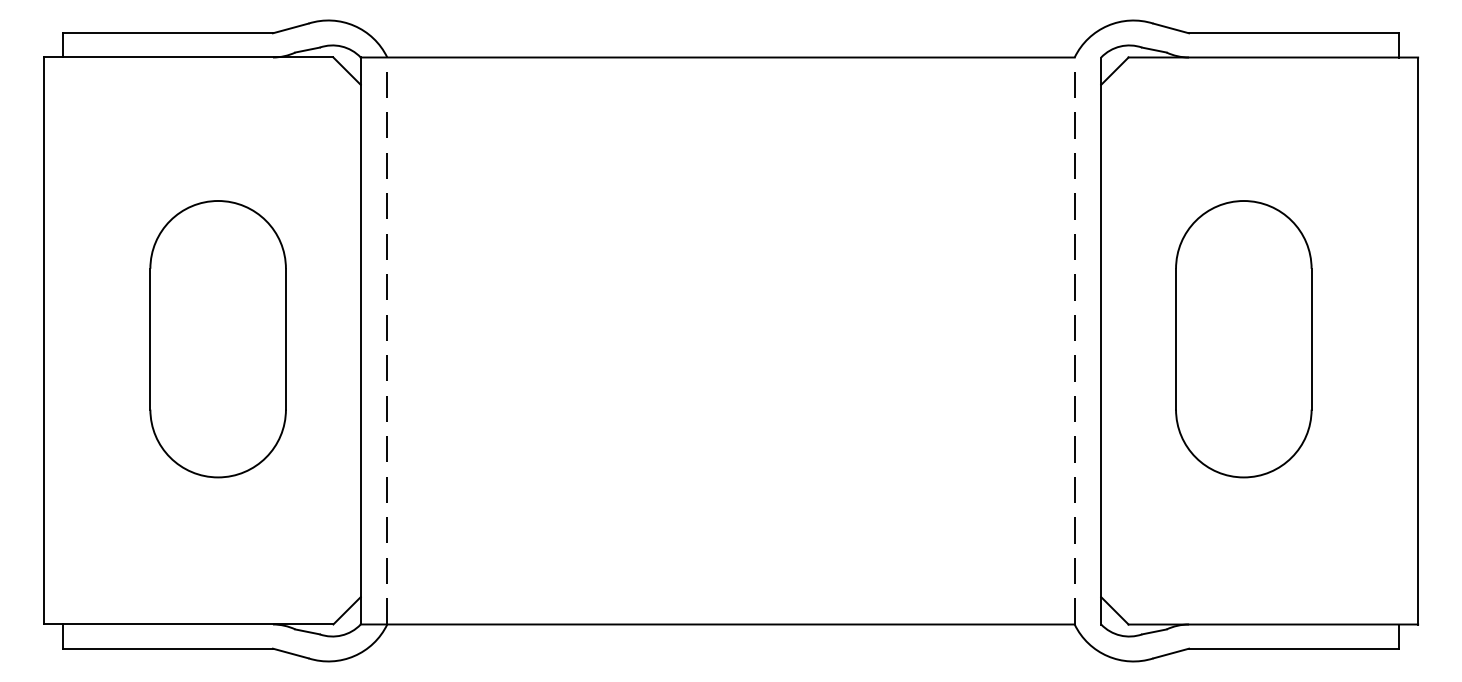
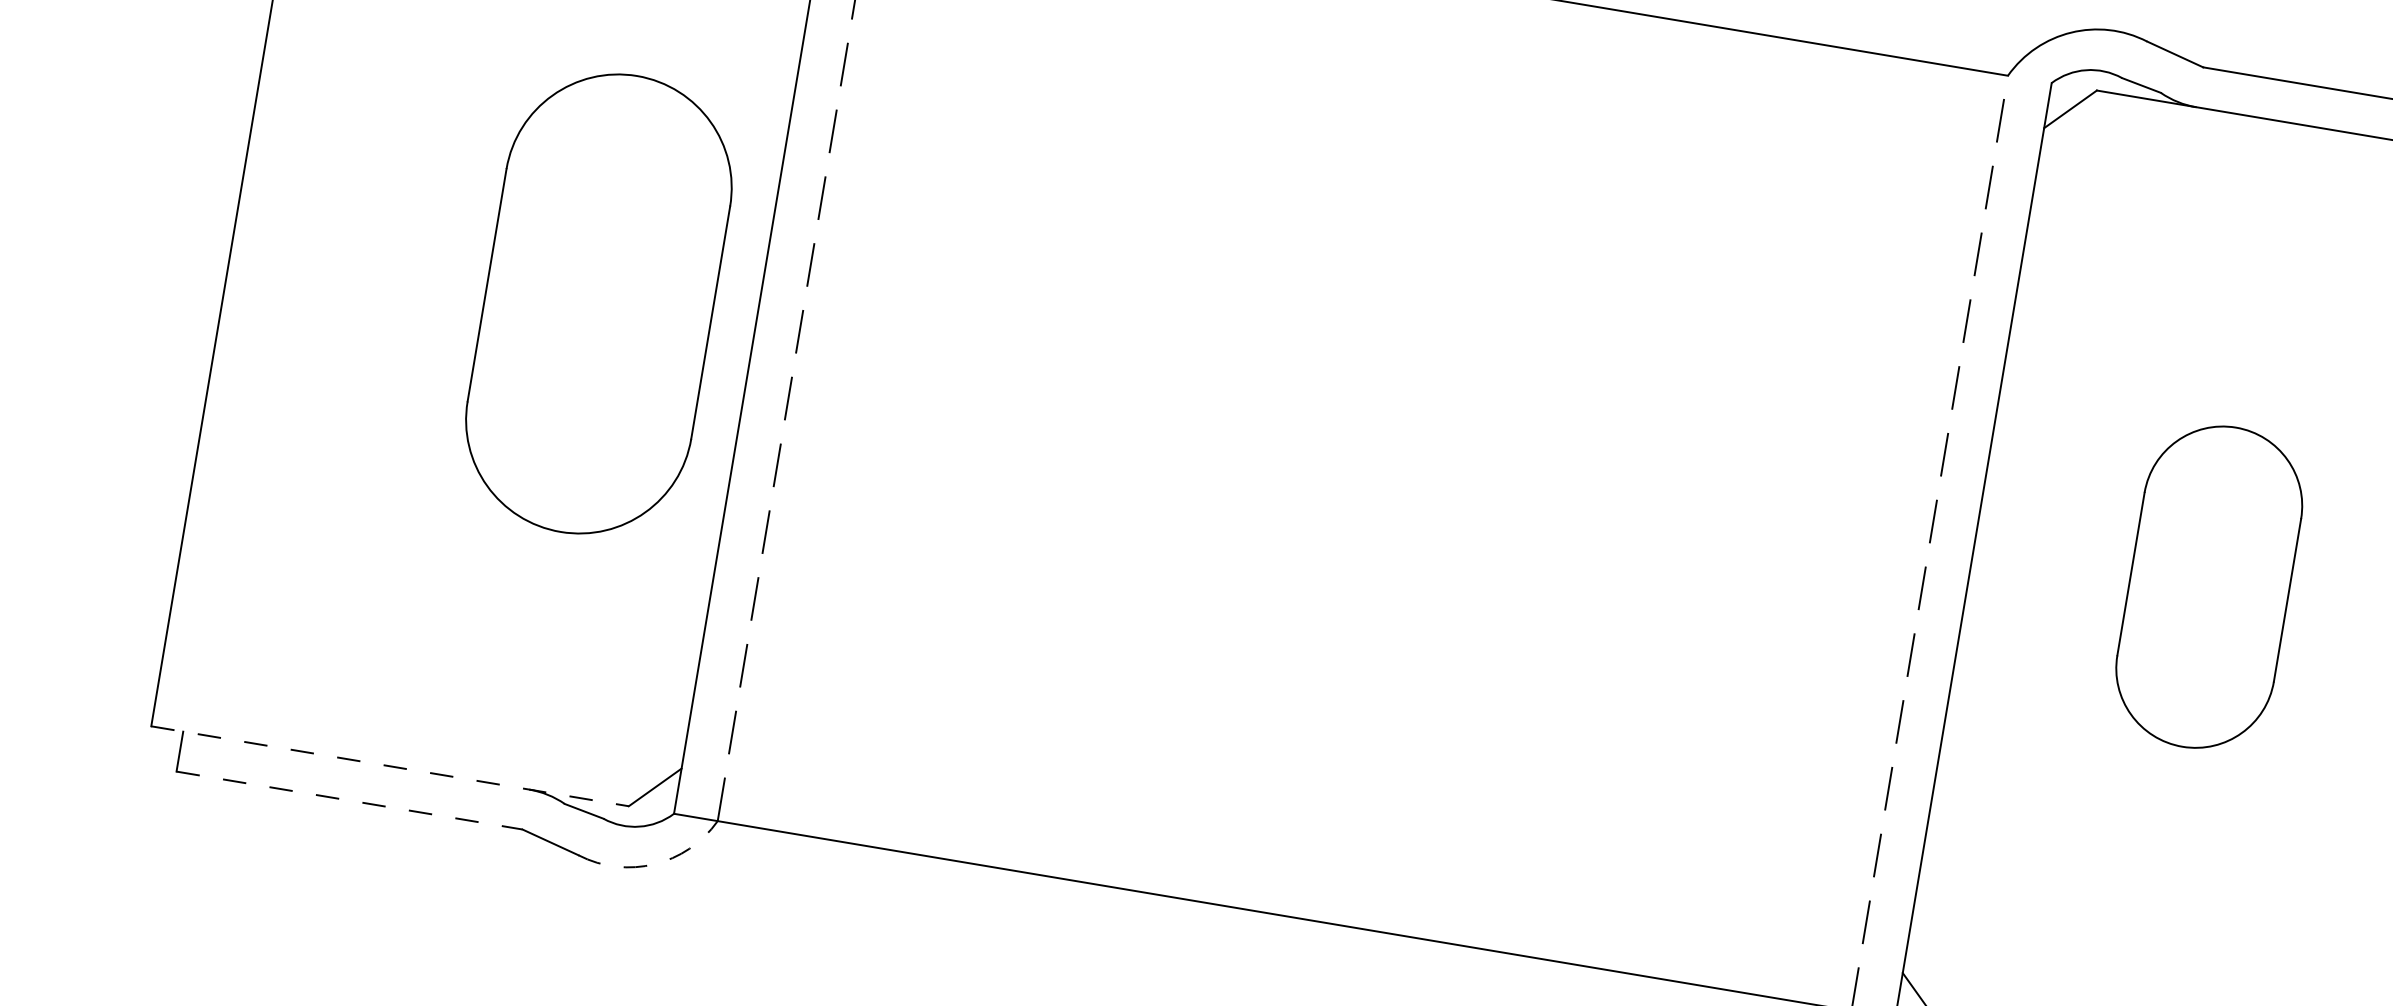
part: (217, 339) -> (597, 304), moved
part: (1243, 339) -> (2208, 587), size x0.7
line: (188, 624) -> (389, 766), solid -> dashed
line: (168, 648) -> (350, 800), solid -> dashed
arc: (354, 656) -> (654, 864), solid -> dashed

